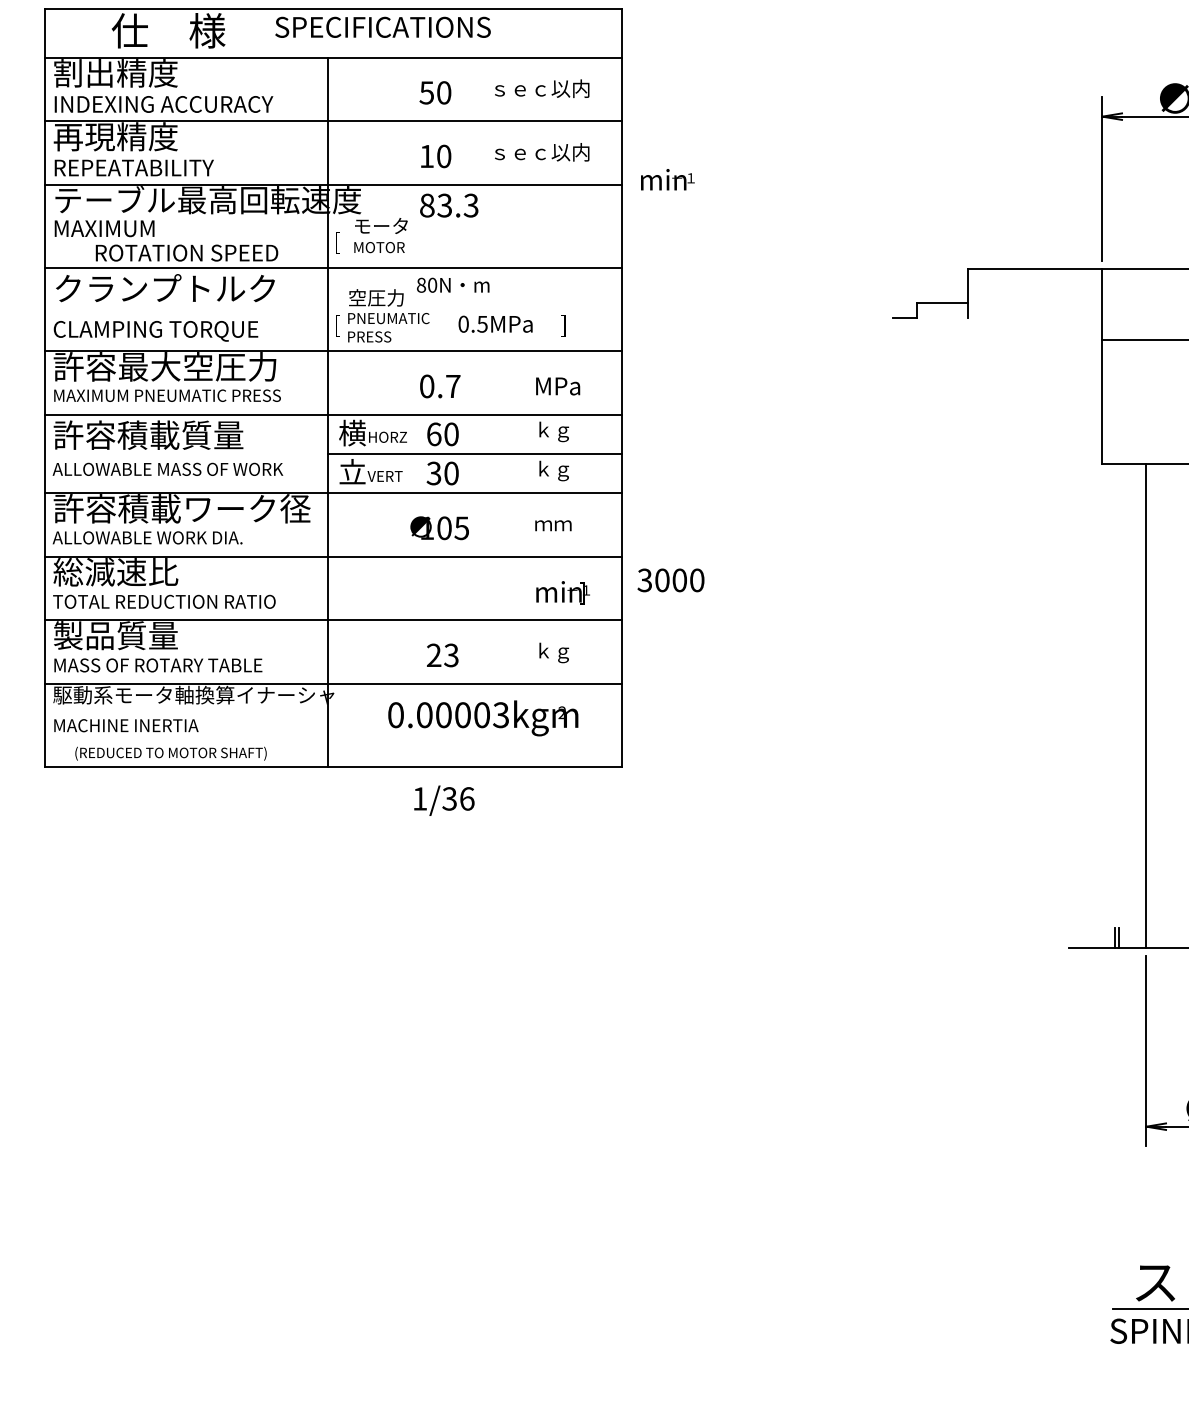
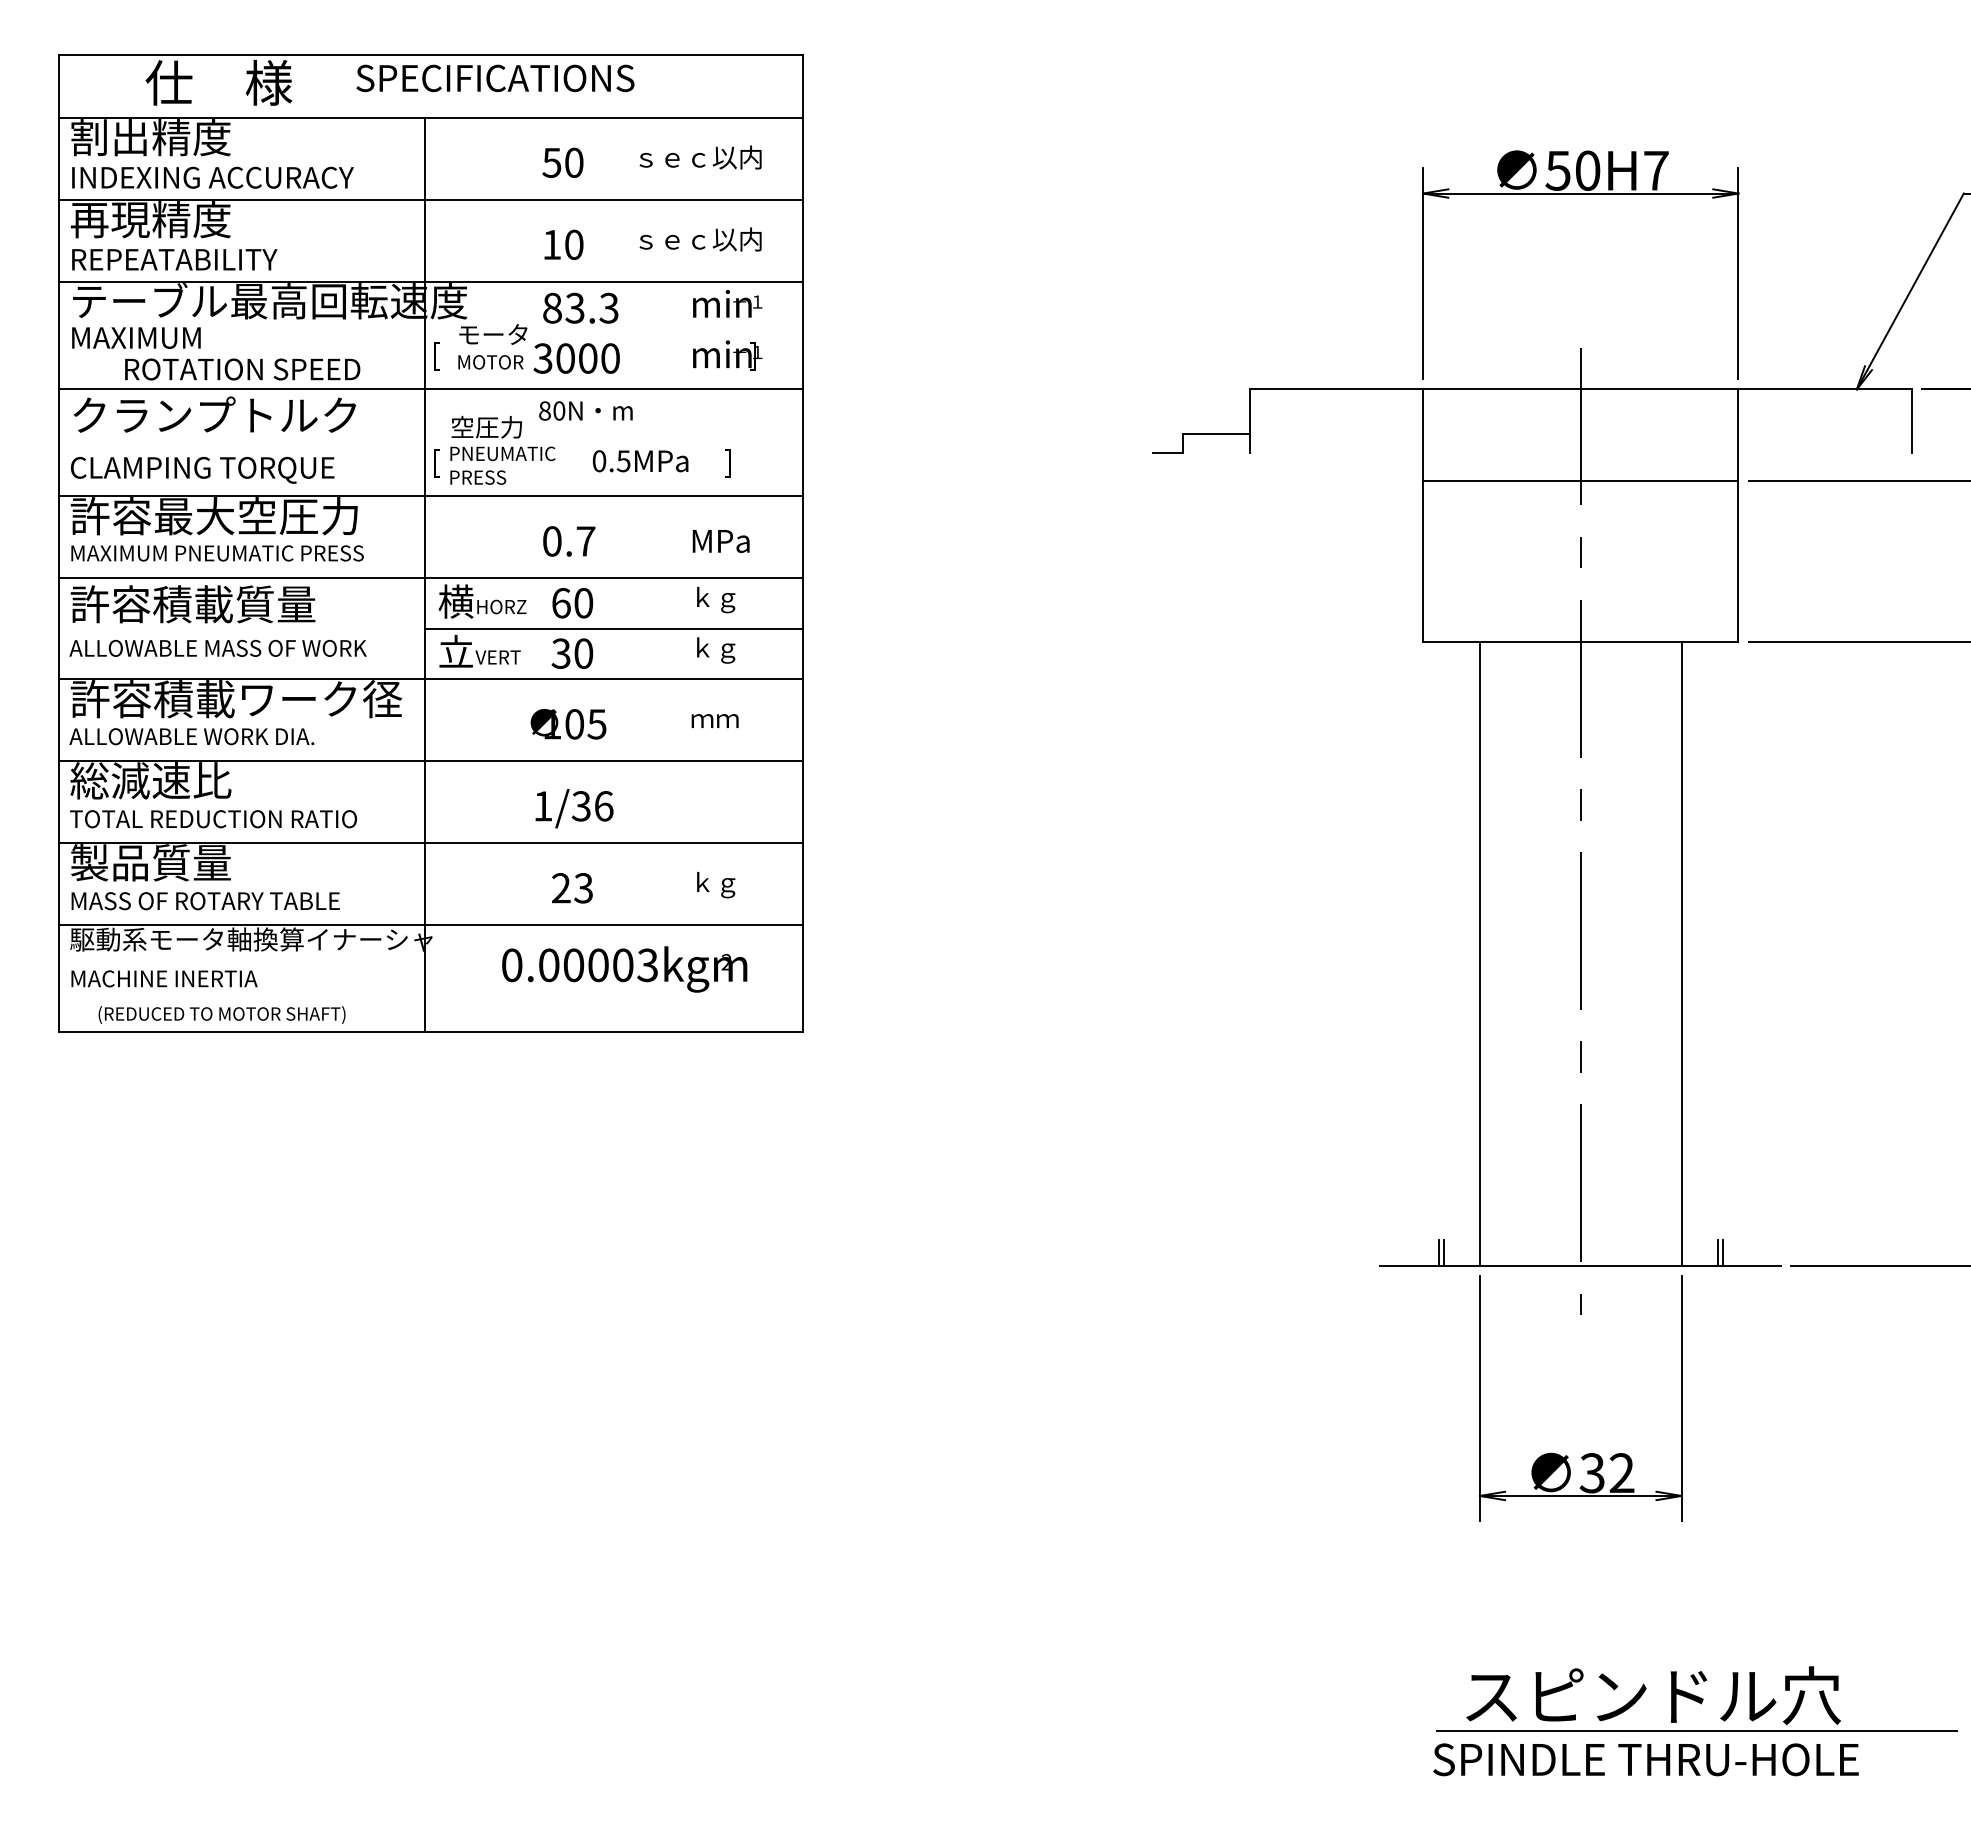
text: (667, 179) -> (727, 303), moved
text: (670, 580) -> (576, 358), moved
text: (562, 592) -> (727, 355), moved
text: (444, 800) -> (574, 808), moved

